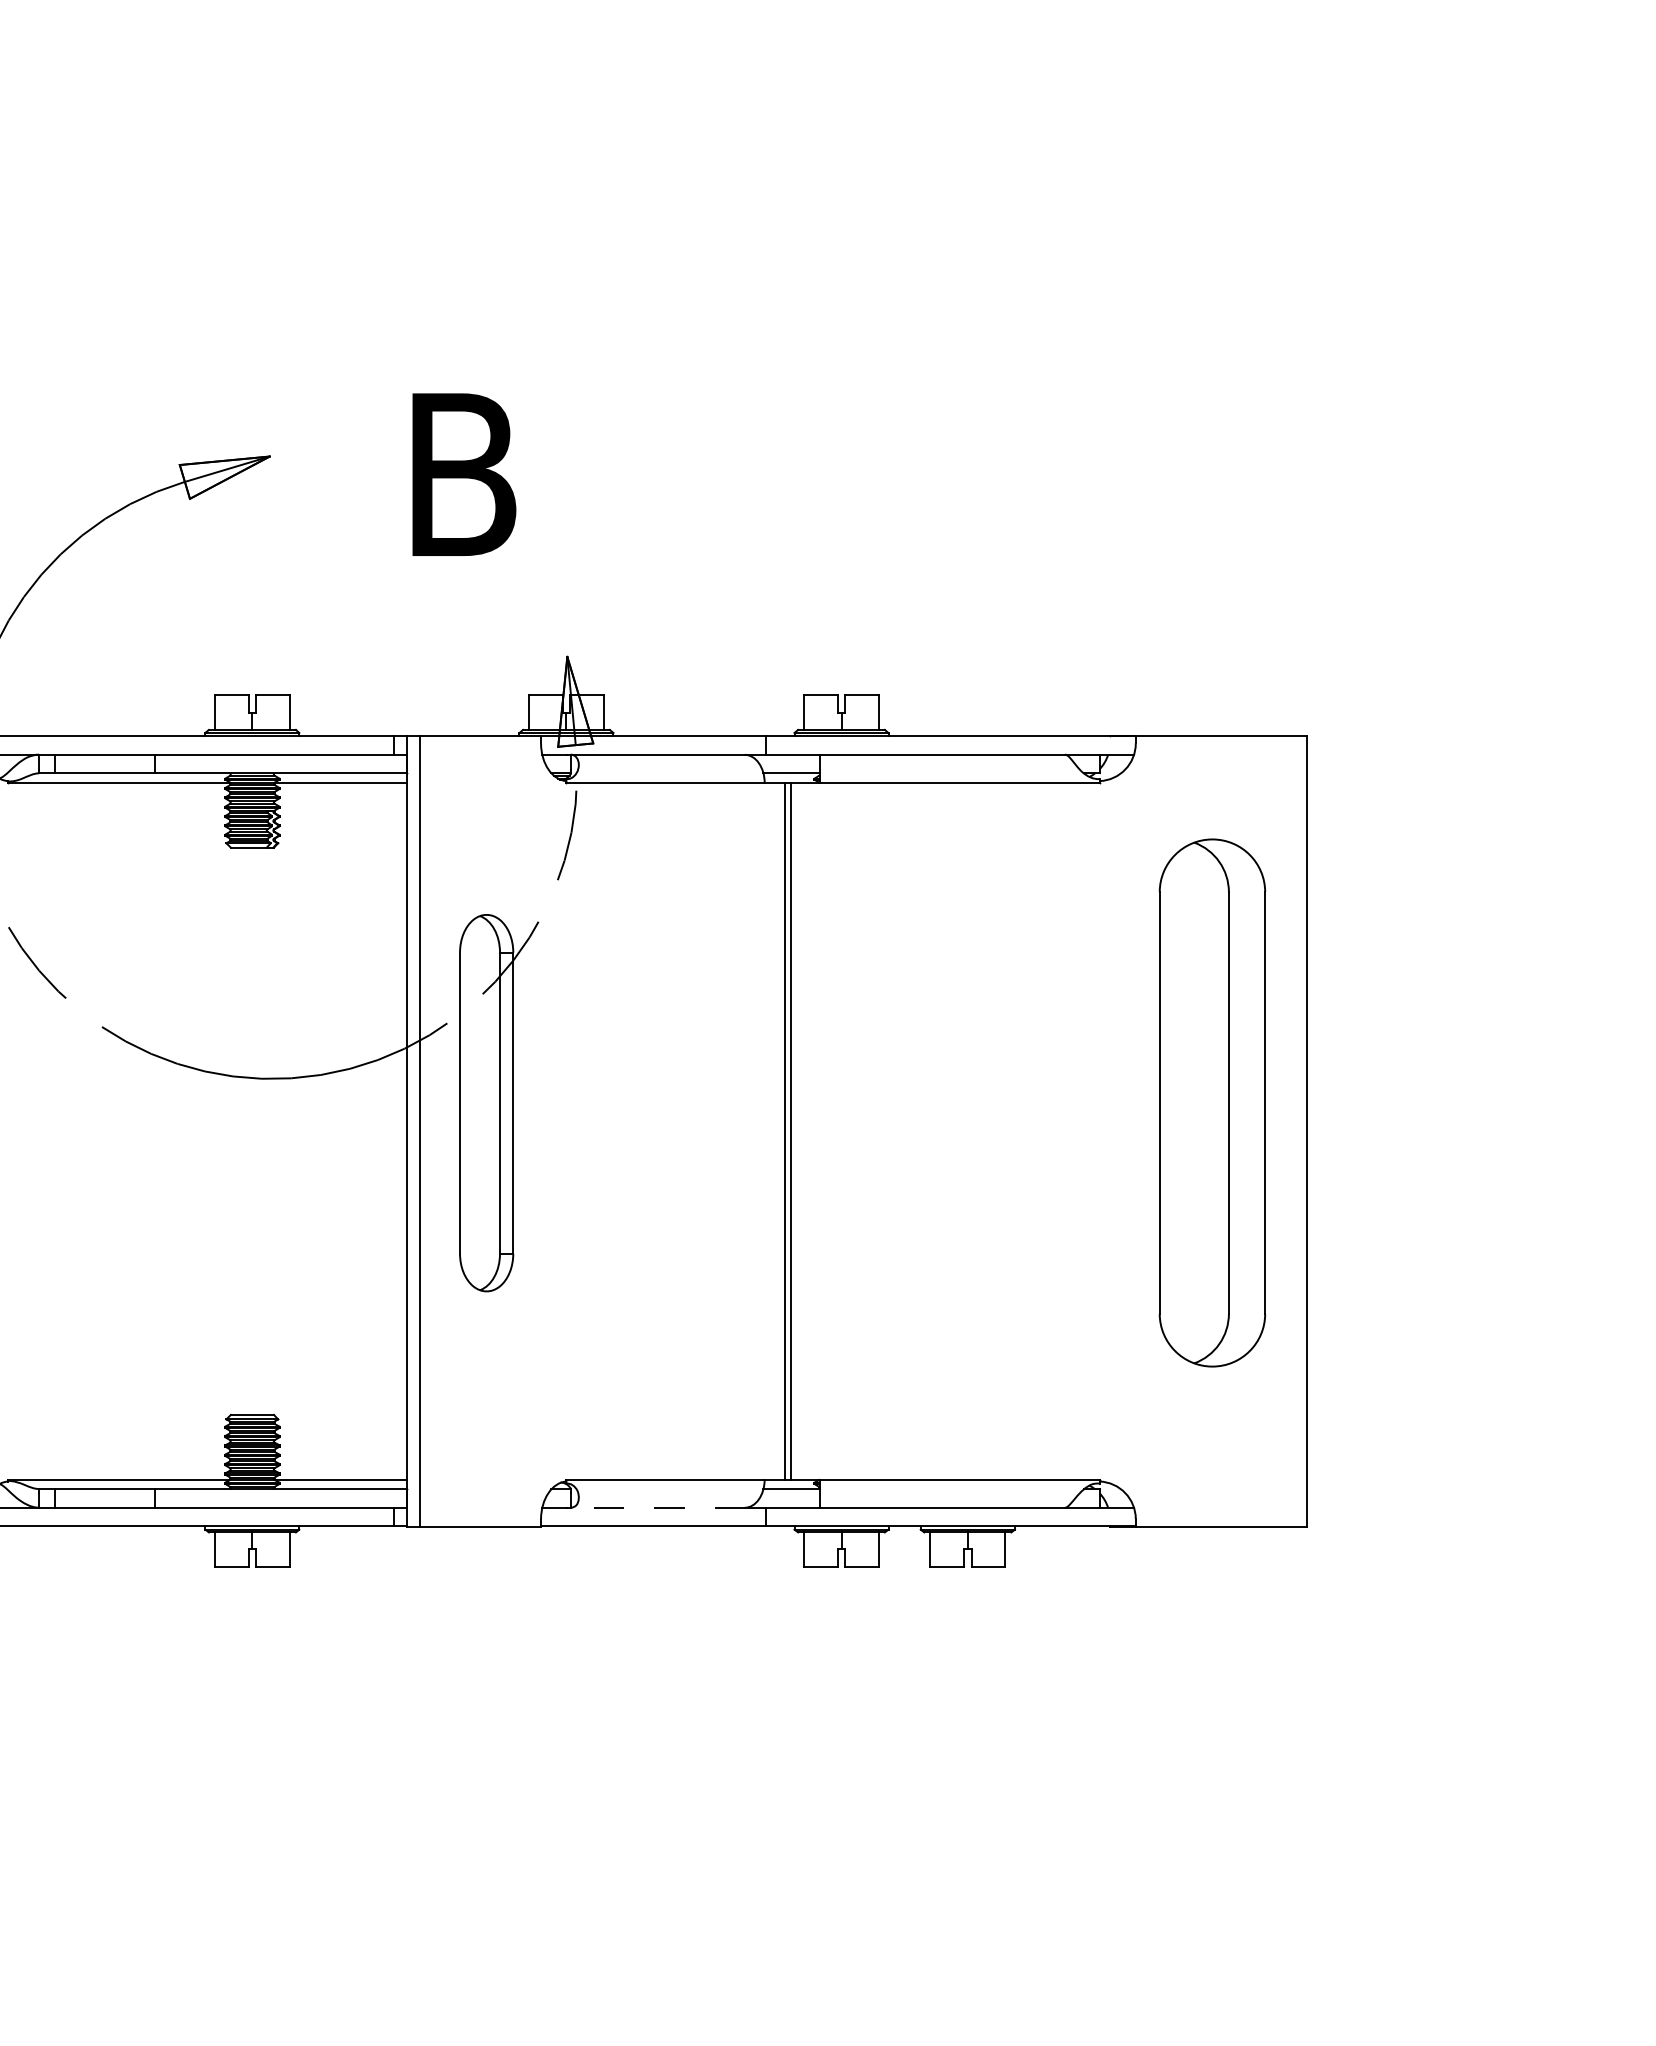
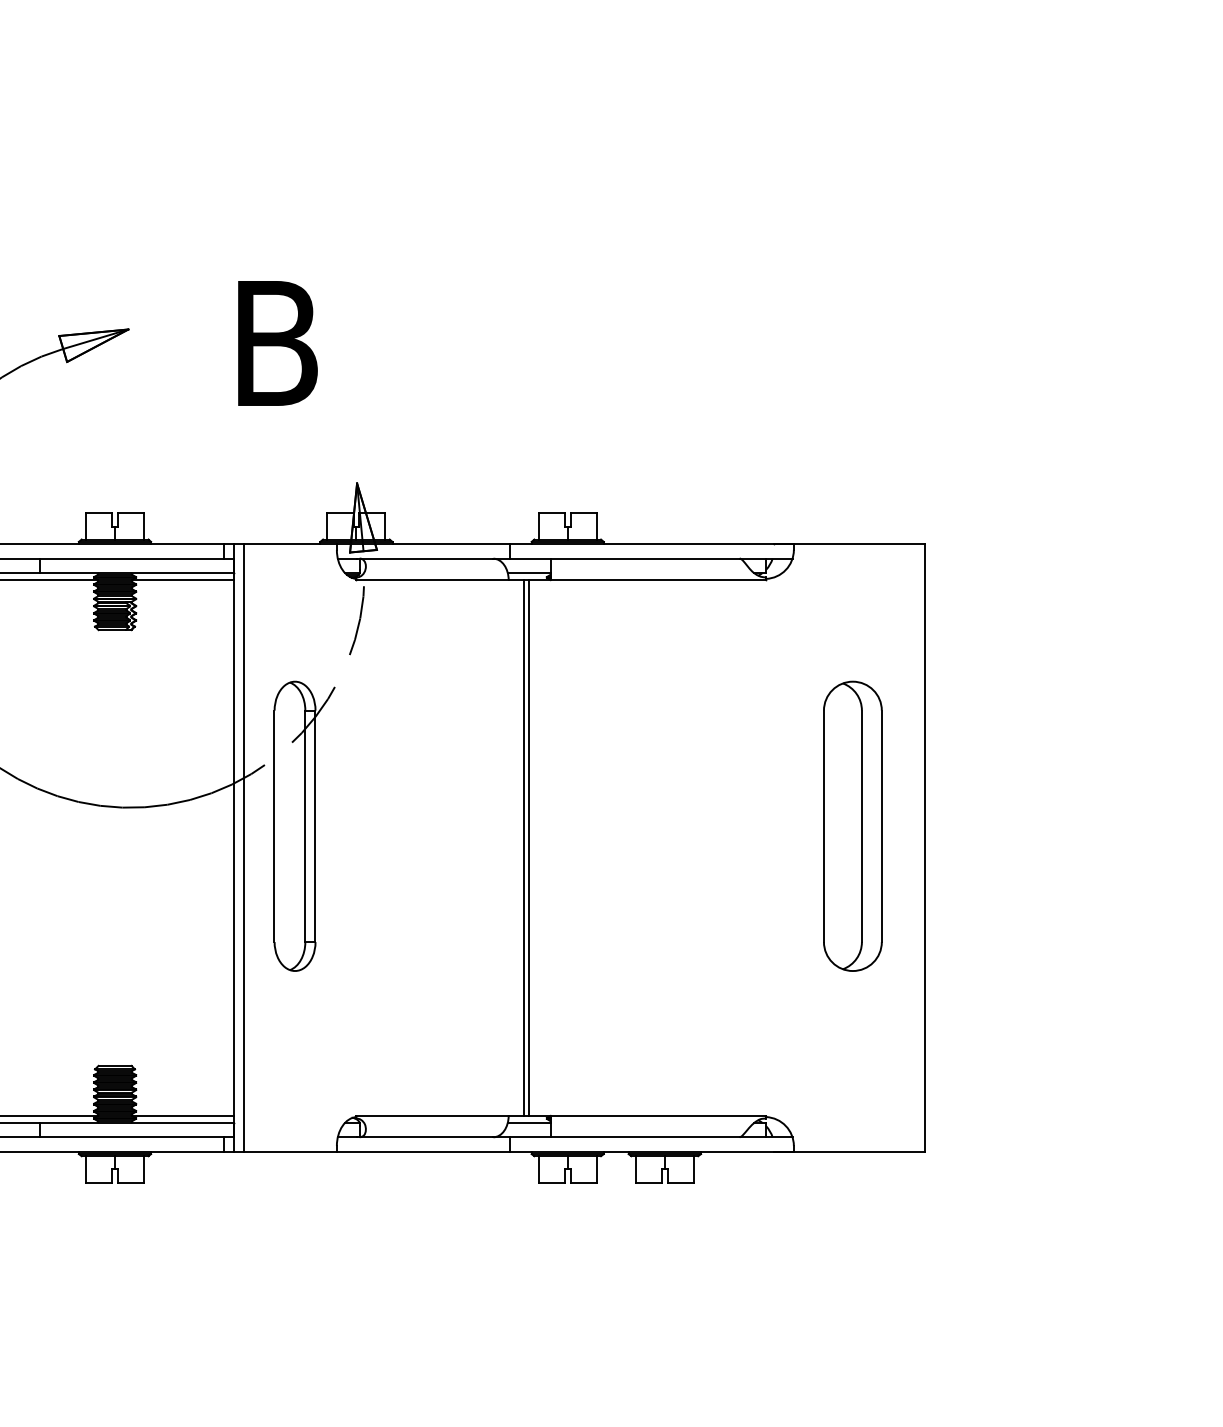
part: (1212, 1103) -> (852, 826), size x0.71
line: (657, 1507) -> (426, 1137), dashed -> solid

